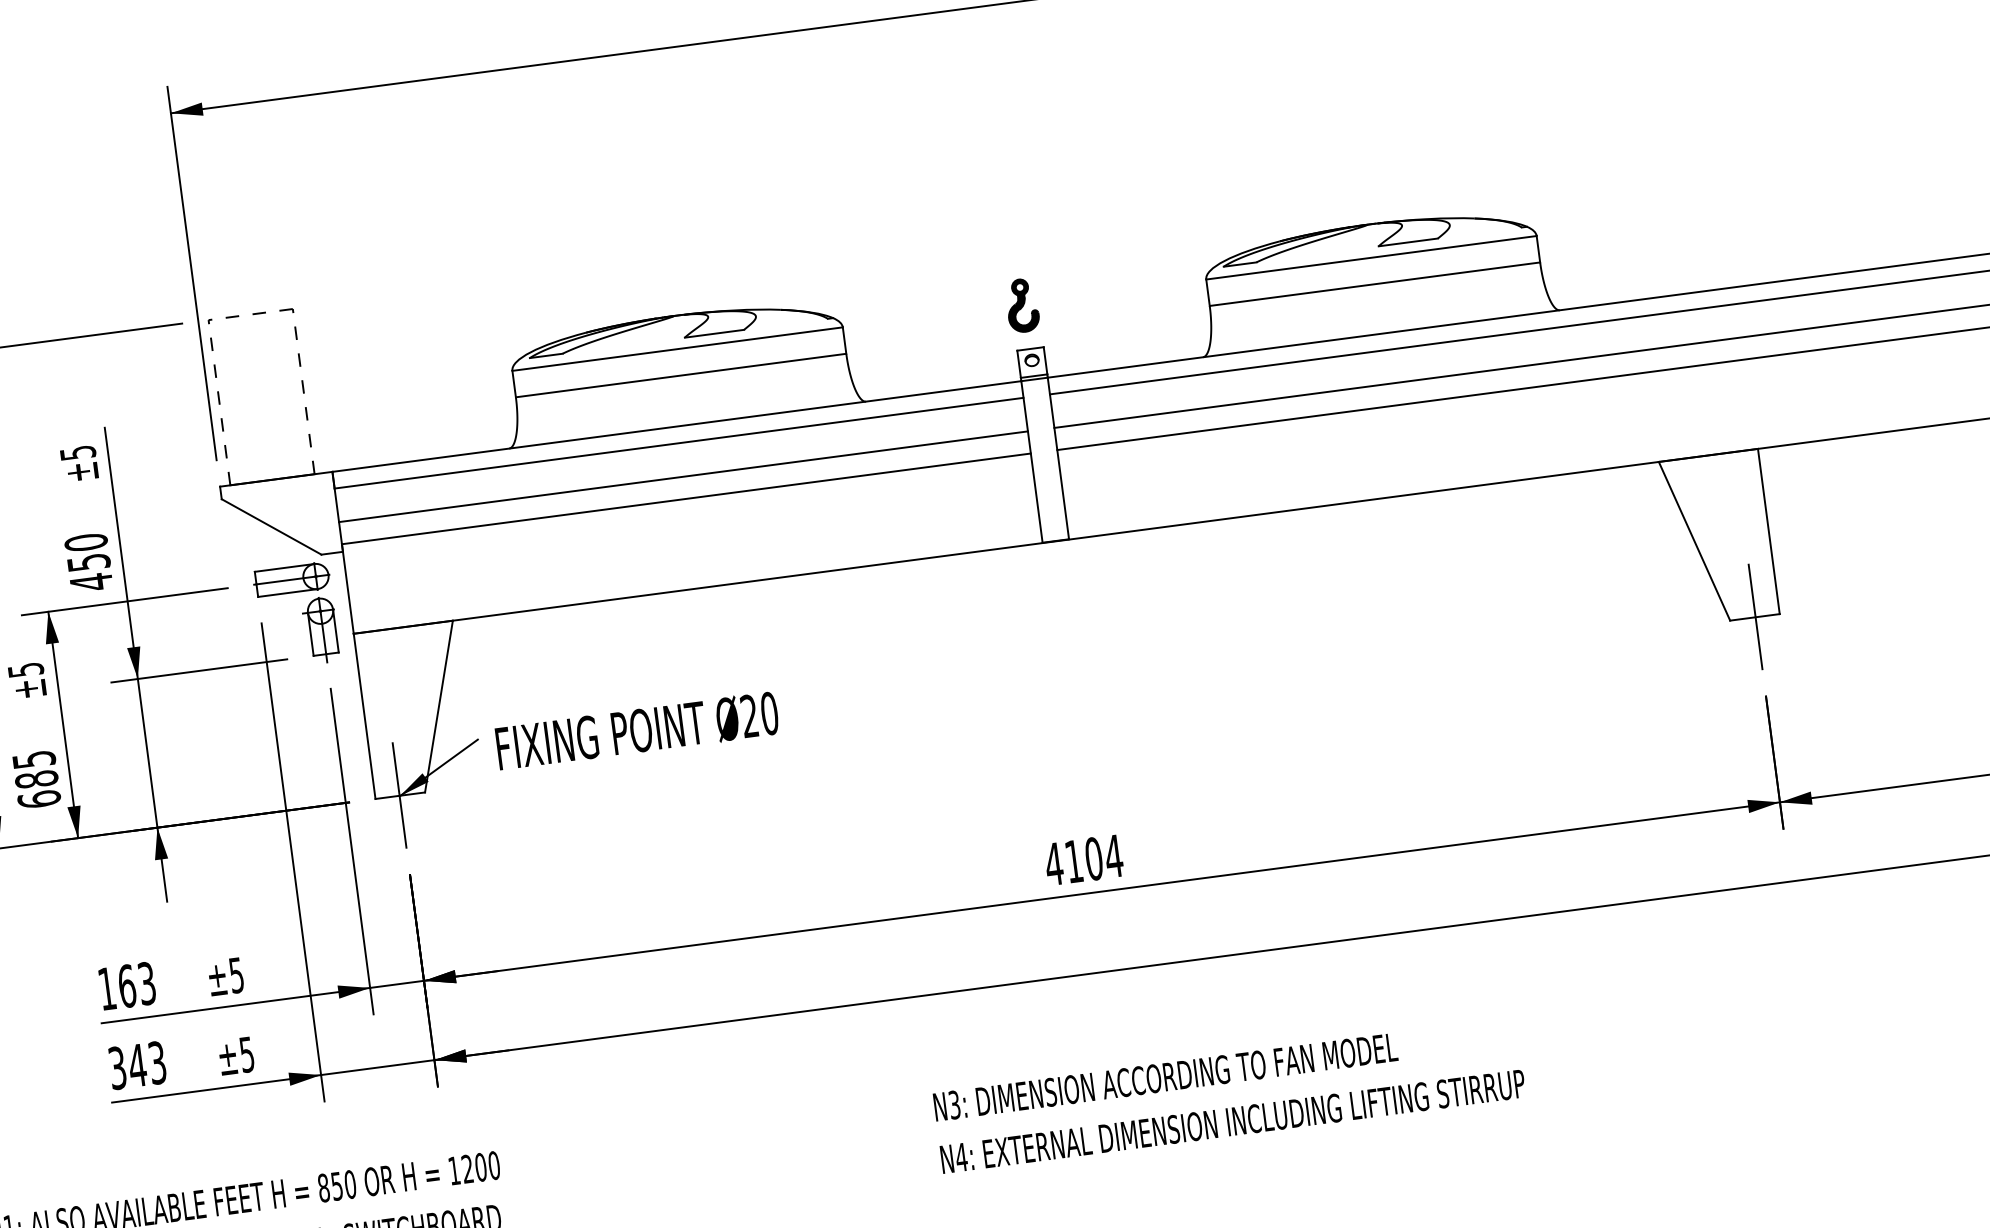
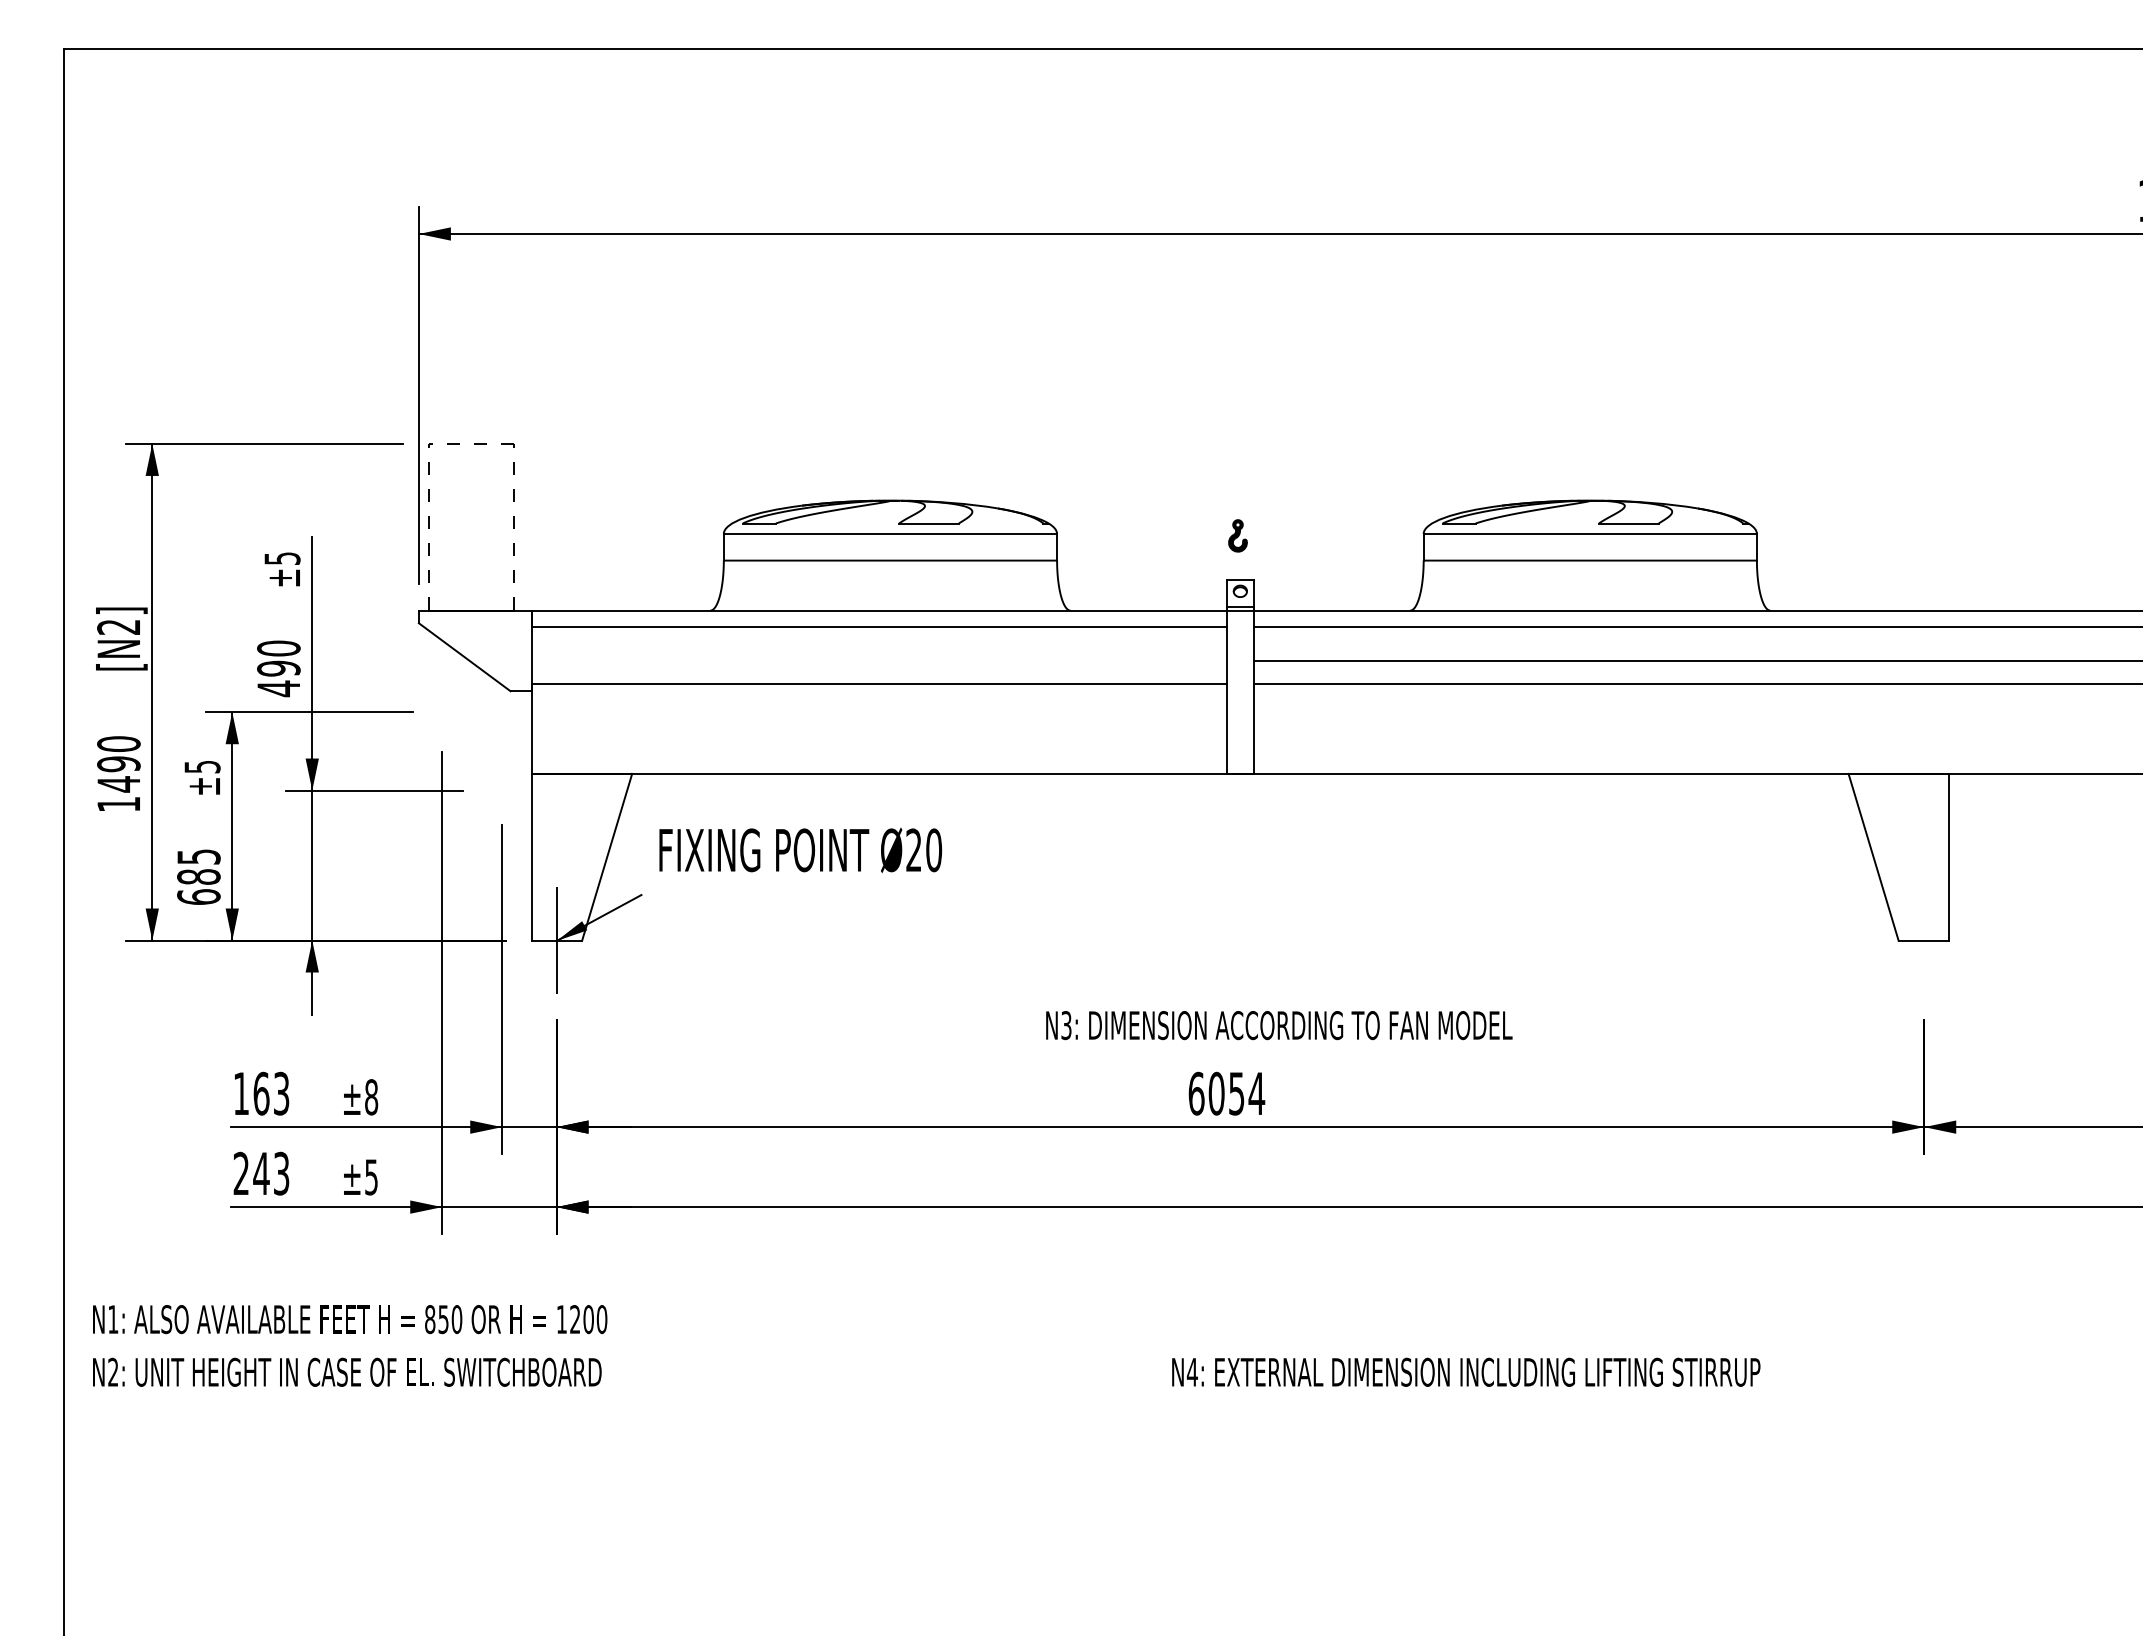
part: (1021, 305) -> (1237, 535), size x0.6
line: (683, 477) -> (879, 661), removed
text: (88, 562) -> (278, 668), 450 -> 490
part: (302, 613) -> (483, 747), removed
line: (1755, 616) -> (1924, 939), removed
text: (637, 731) -> (800, 850), moved
text: (1073, 861) -> (1216, 1093), 4104 -> 6054
text: (236, 975) -> (371, 1097), ±5 -> ±8
text: (116, 1068) -> (240, 1173), 343 -> 243
text: (1165, 1077) -> (1279, 1025), moved
text: (1233, 1120) -> (1466, 1371), moved

